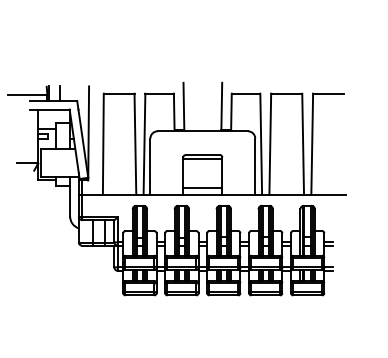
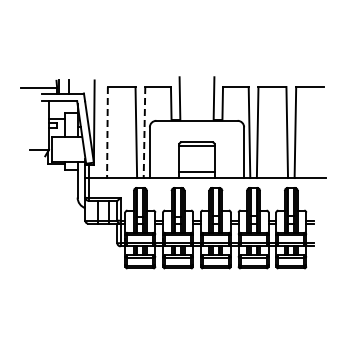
line: (103, 144) -> (107, 132), solid -> dashed
line: (144, 144) -> (144, 132), solid -> dashed

